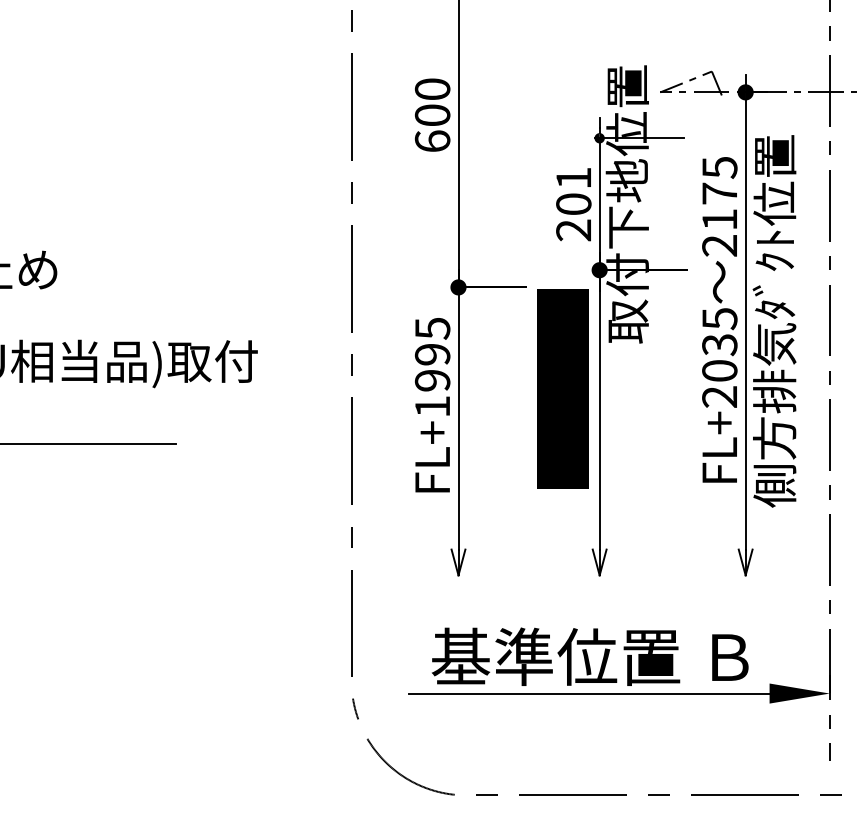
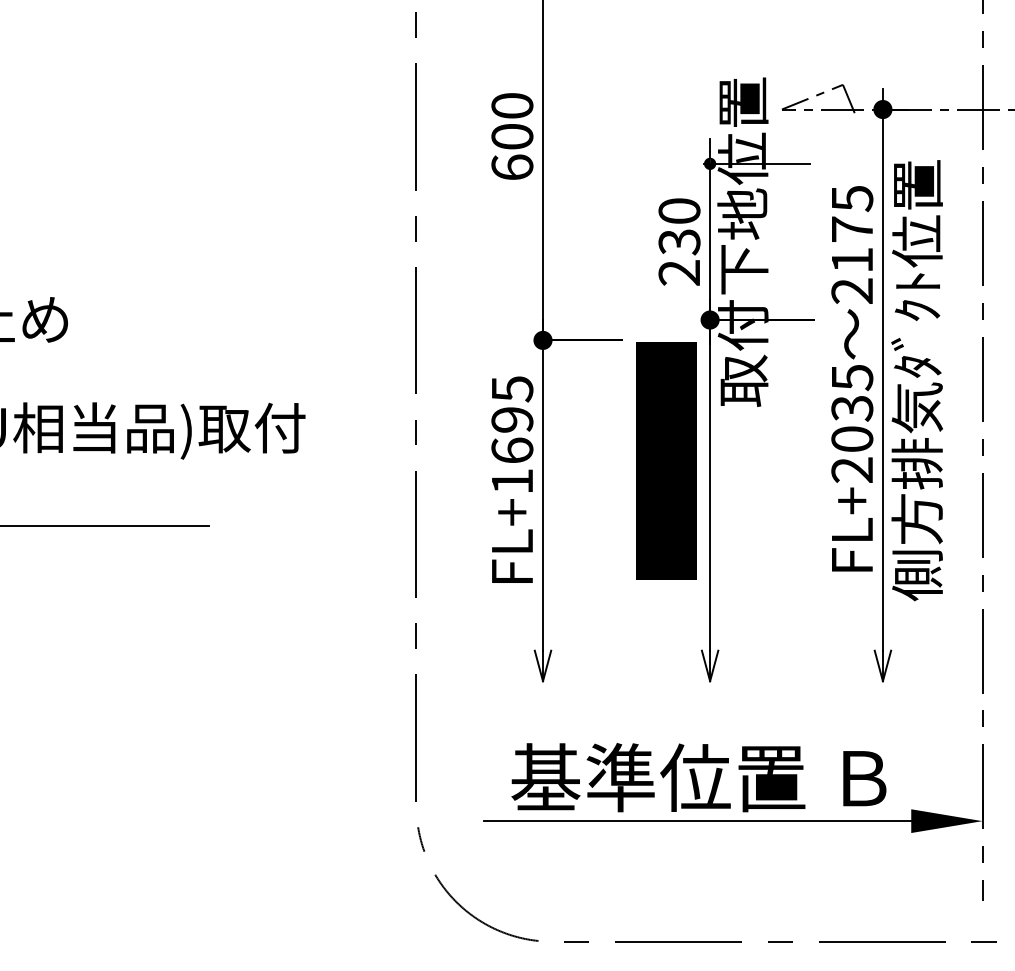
text: (573, 191) -> (679, 226), 201 -> 230
text: (432, 380) -> (512, 450), FL+1995 -> FL+1695

